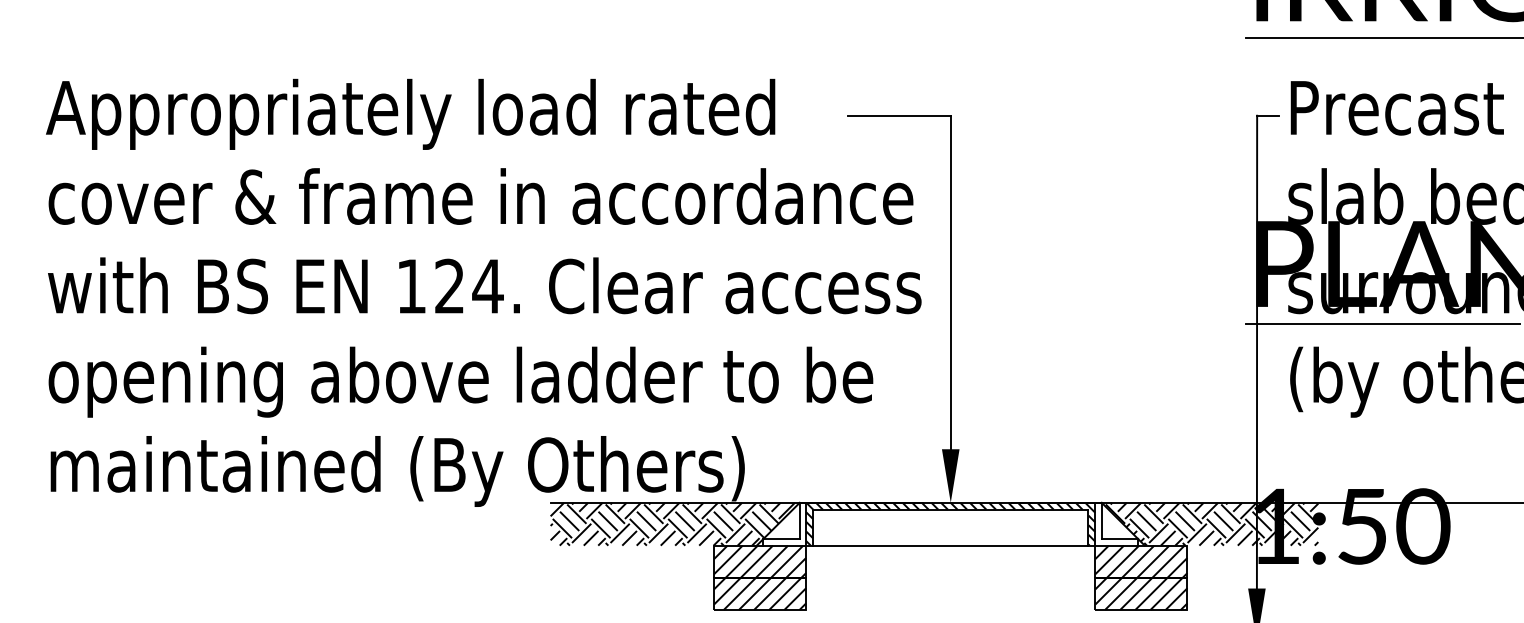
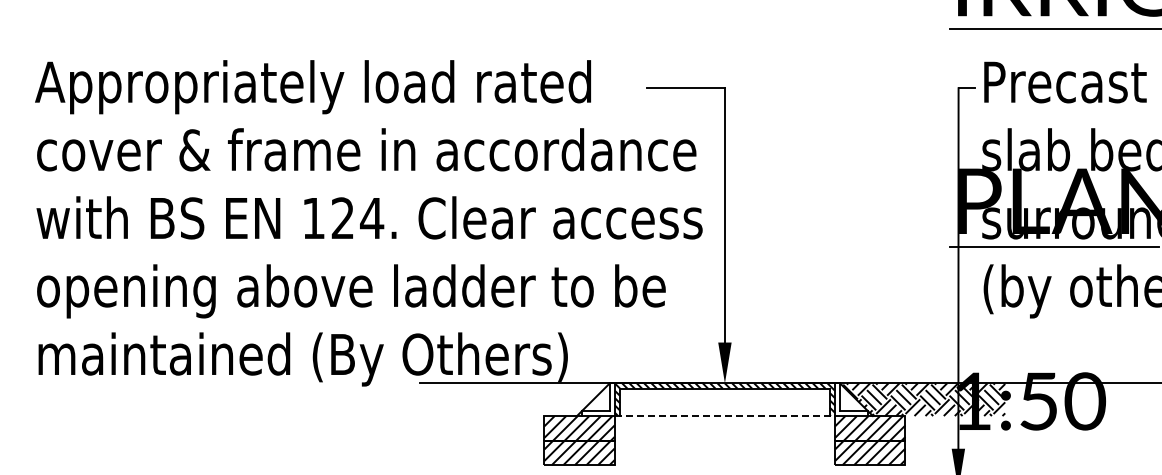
hatch: (672, 523) -> (512, 399), removed
line: (951, 546) -> (725, 416), solid -> dashed

